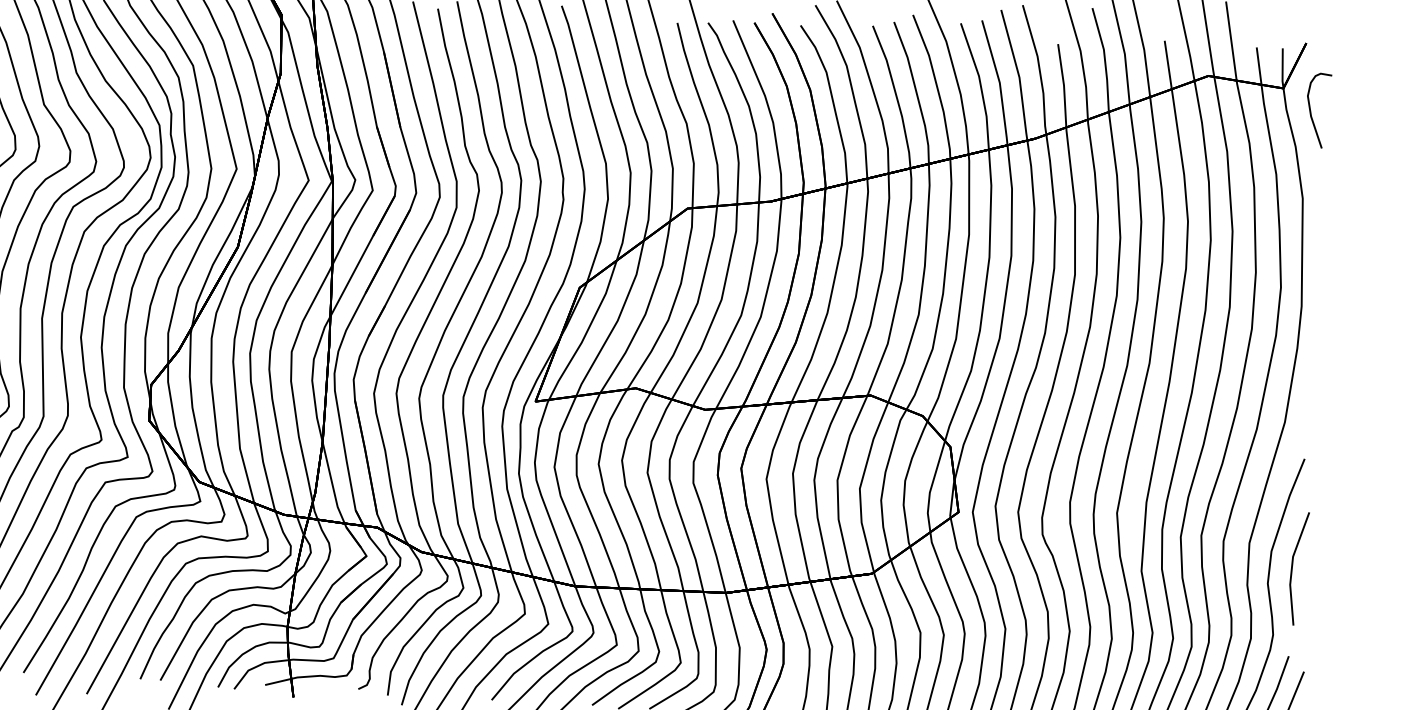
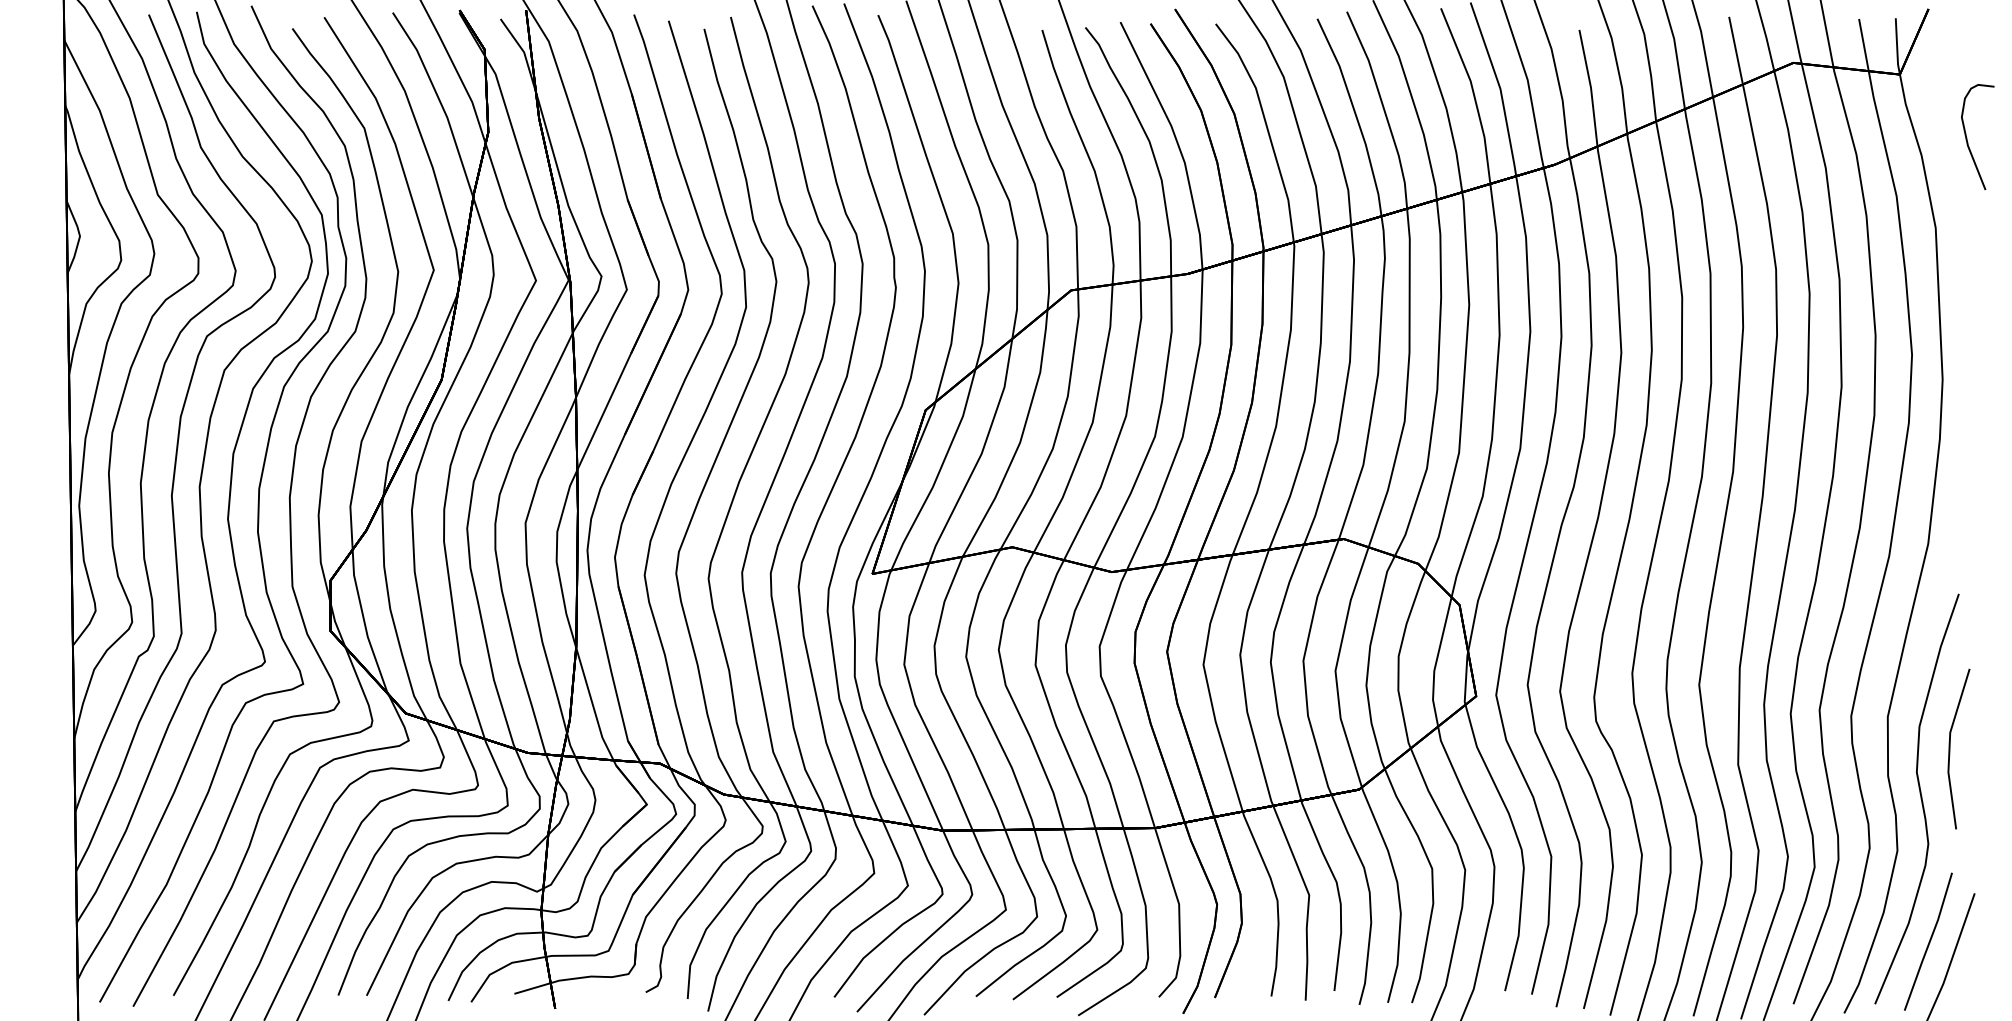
curve: (1311, 110) -> (1967, 137), moved

